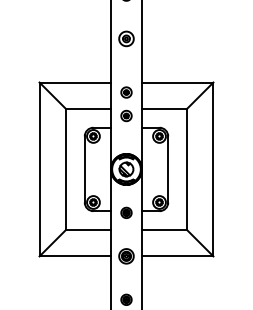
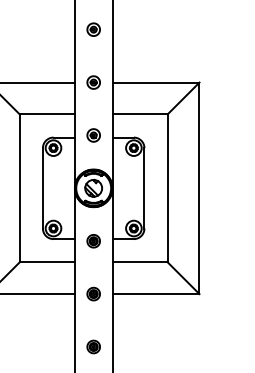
part: (126, 39) -> (93, 30), size x0.71
part: (126, 92) -> (93, 82), moved
part: (126, 115) -> (93, 134), moved
part: (126, 256) -> (93, 294), size x0.71

